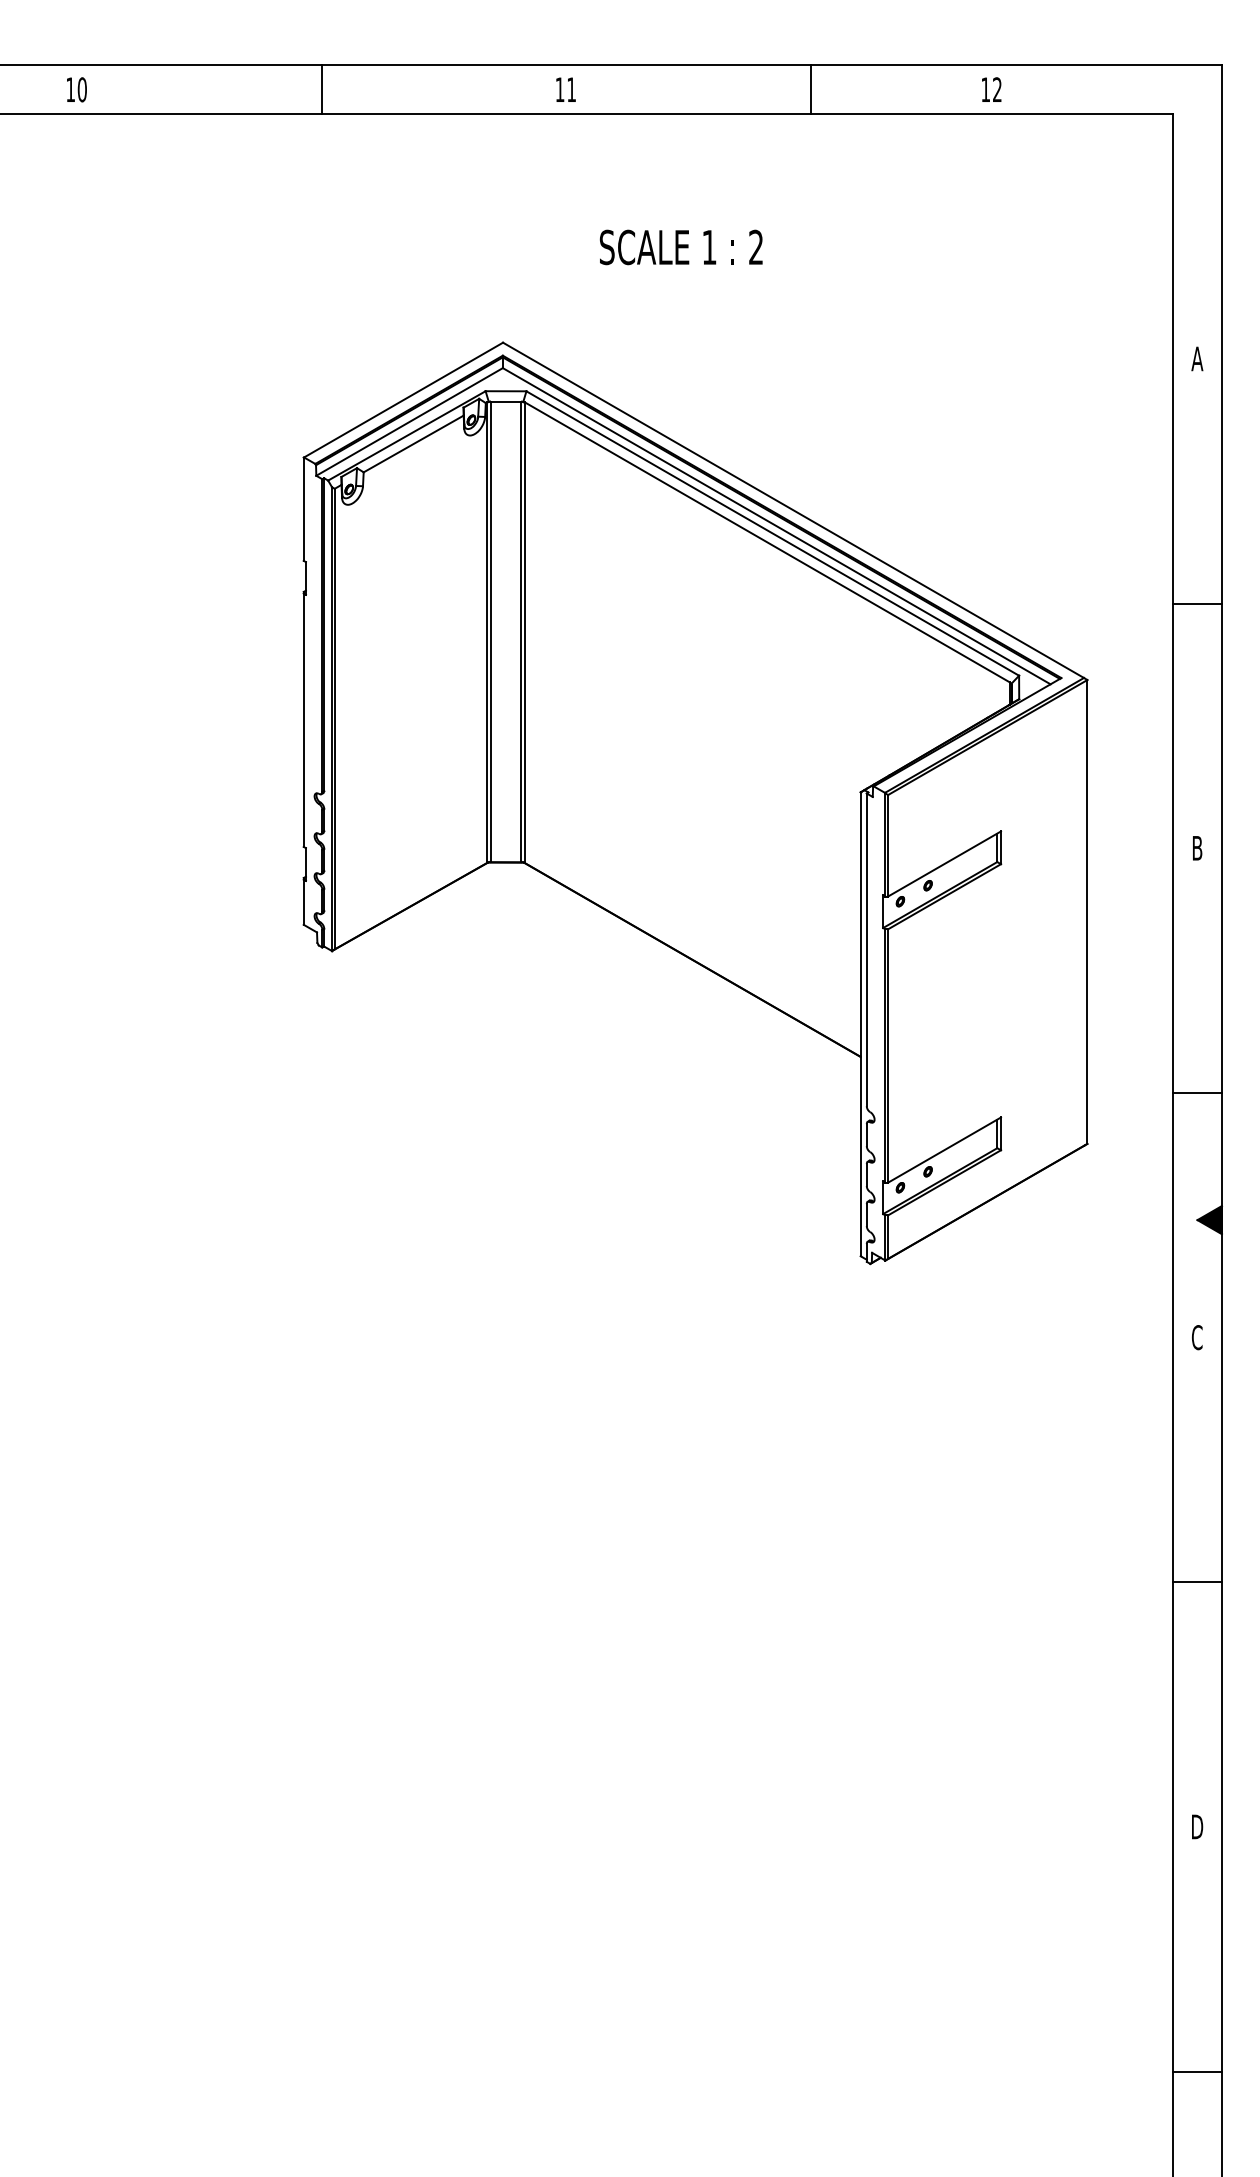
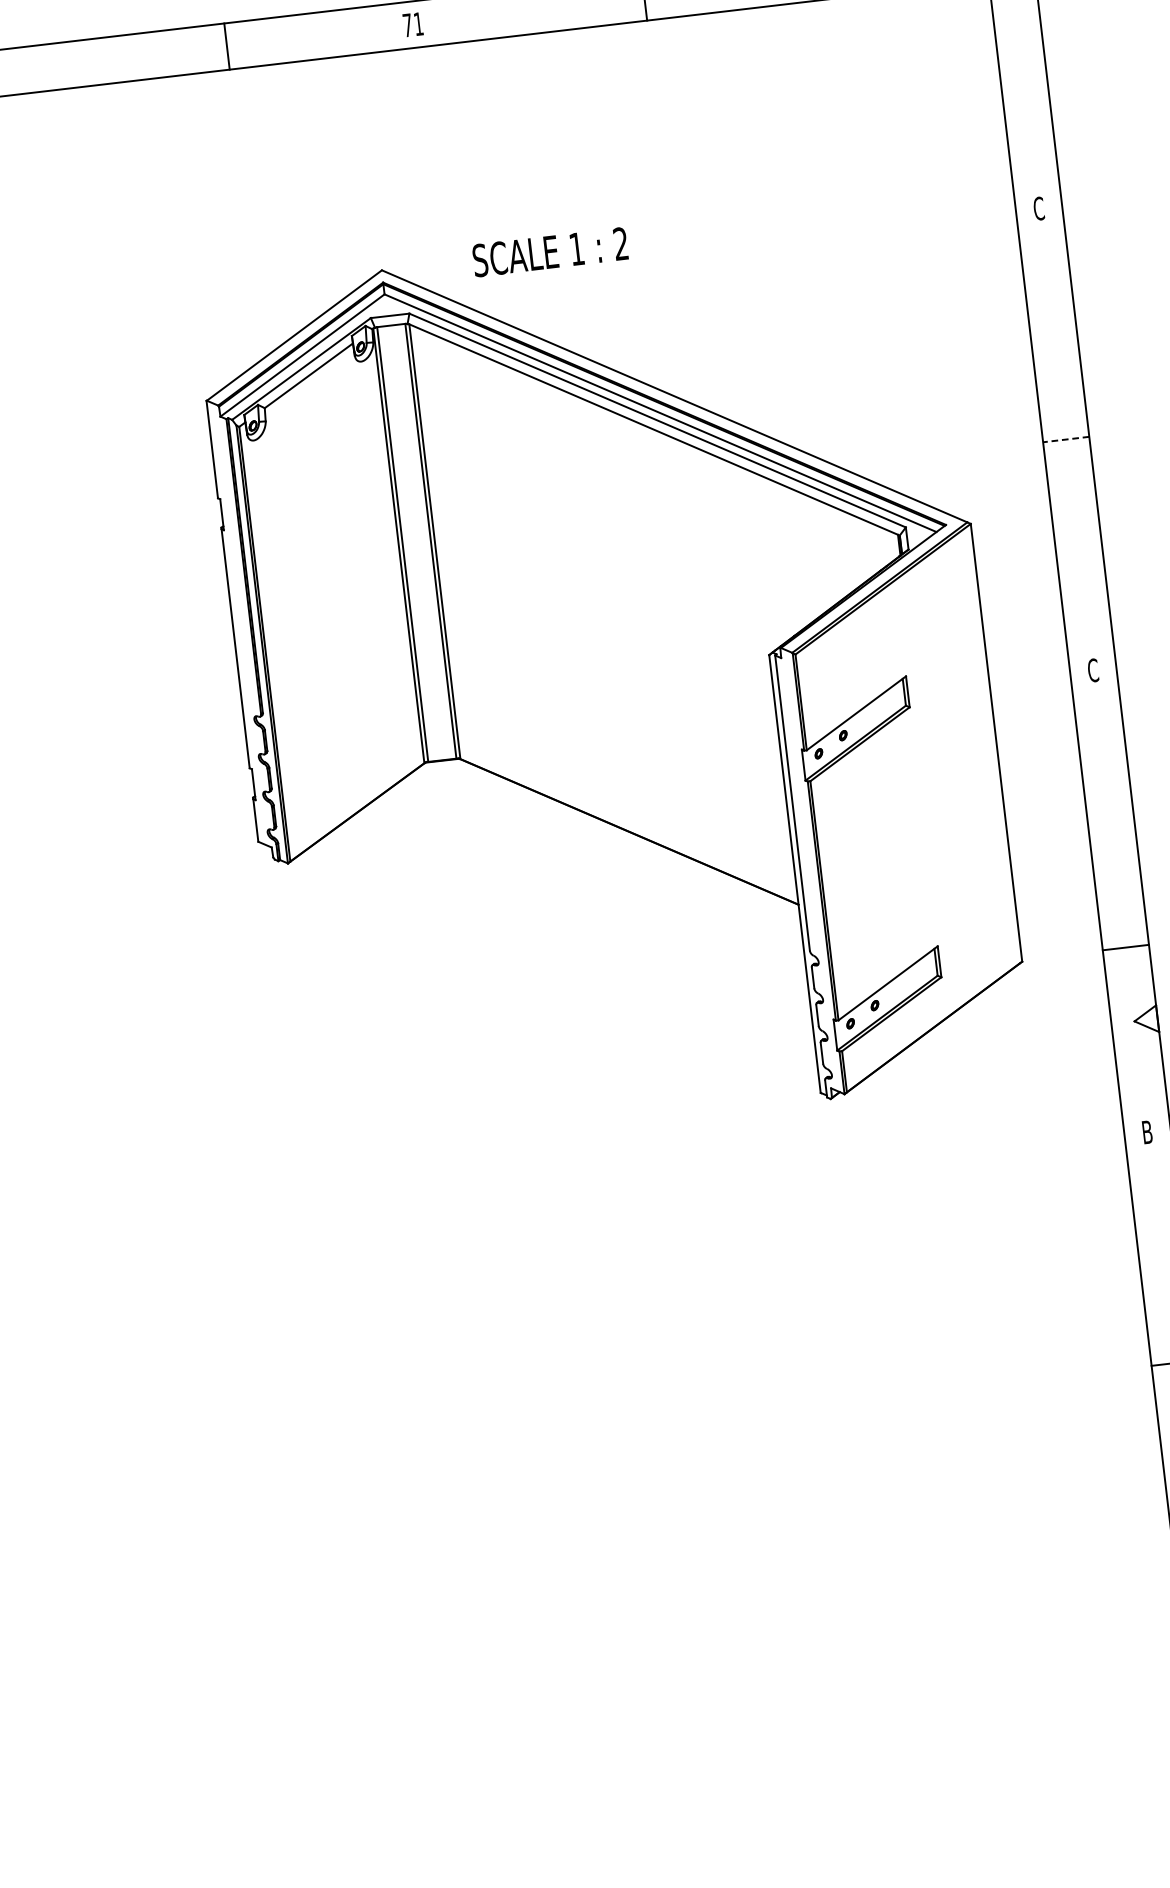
line: (321, 89) -> (226, 46), moved
text: (559, 89) -> (407, 25), 11 -> 71
text: (680, 247) -> (549, 252), moved
text: (1197, 358) -> (1039, 208), A -> C
line: (1197, 603) -> (1066, 439), solid -> dashed
text: (1197, 847) -> (1093, 669), B -> C
line: (1197, 1092) -> (1125, 947), moved
fill: (1209, 1220) -> (1145, 1020), removed
text: (1196, 1337) -> (1146, 1132), C -> B

